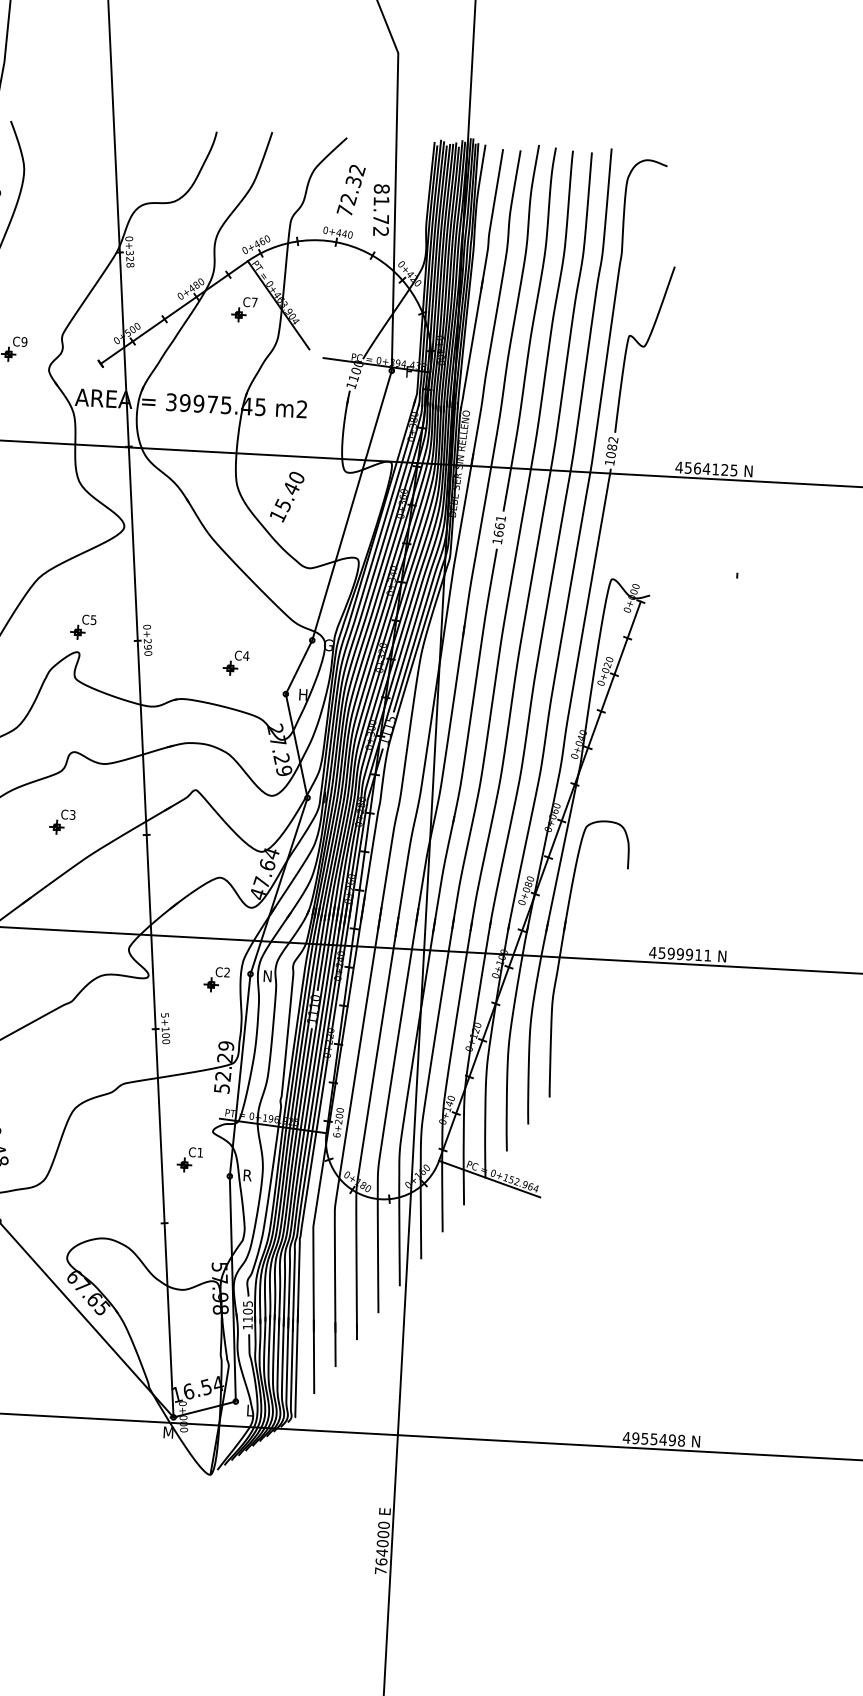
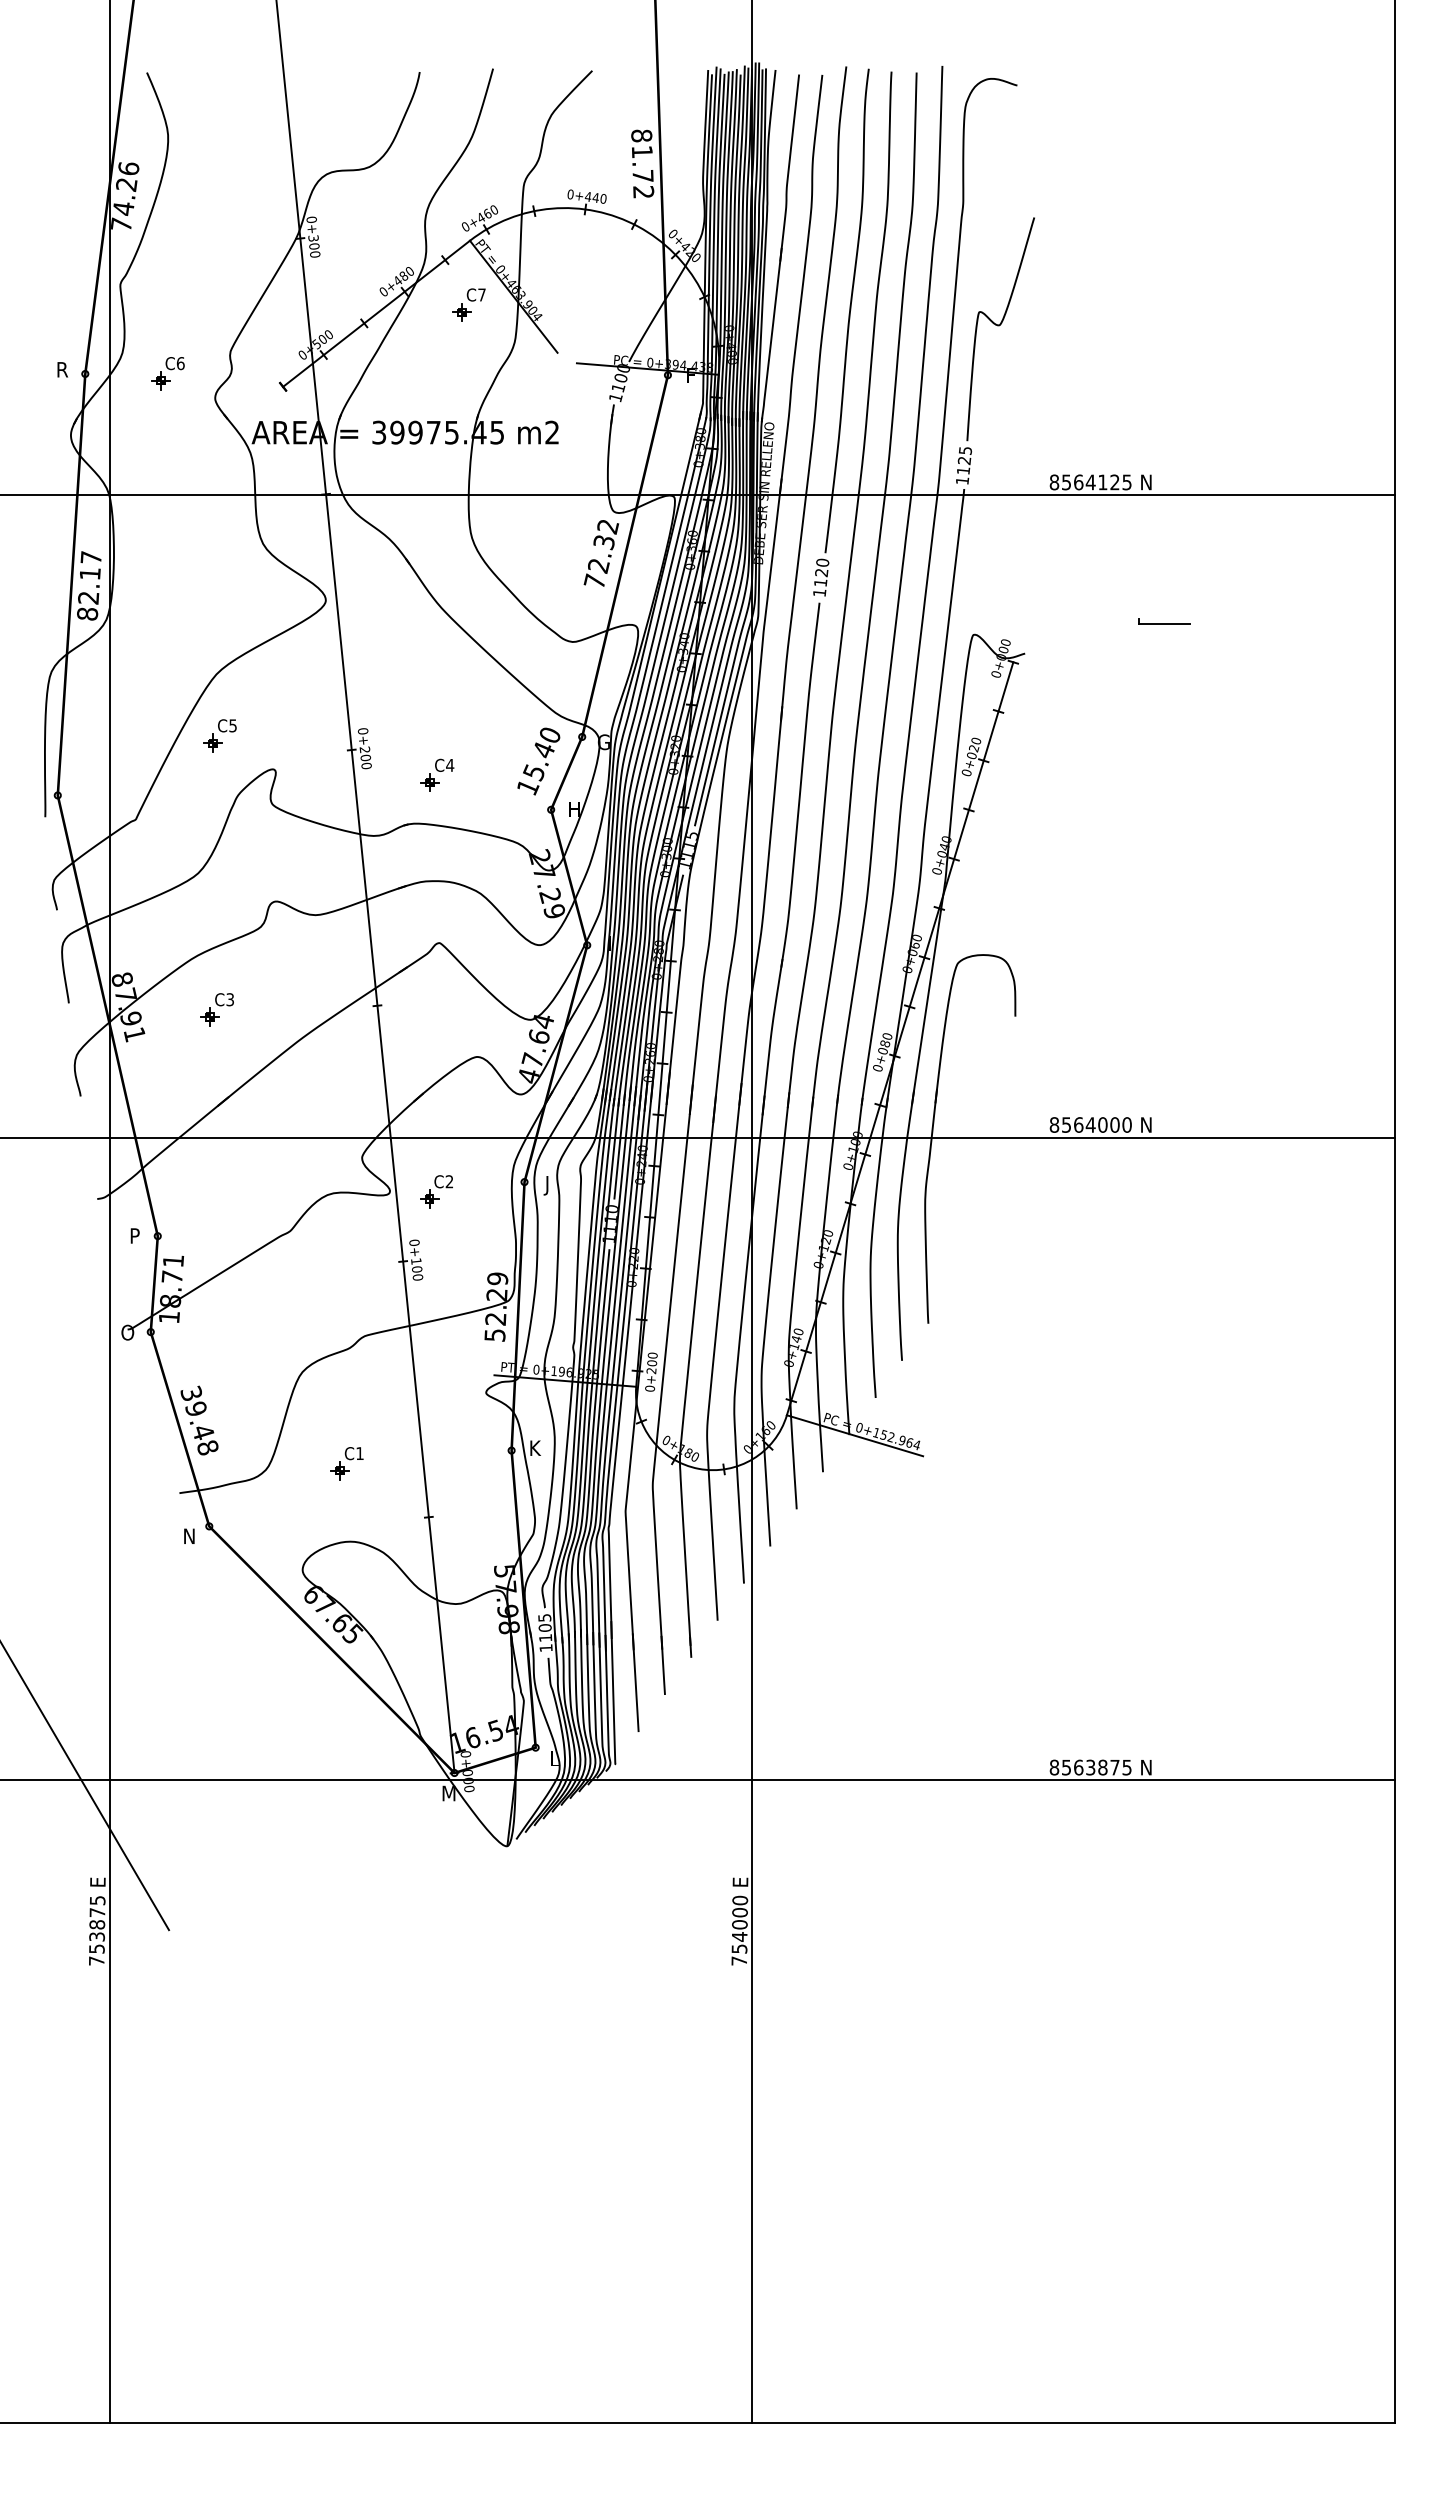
text: (351, 190) -> (601, 553), moved
text: (130, 262) -> (314, 250), 0+328 -> 0+300
text: (24, 342) -> (180, 363), C9 -> C6
text: (612, 447) -> (964, 460), 1082 -> 1125
text: (679, 467) -> (1054, 482), 4564125 -> 8564125
text: (286, 497) -> (538, 761), moved
text: (499, 526) -> (821, 572), 1661 -> 1120
line: (756, 578) -> (1164, 623), added
part: (83, 626) -> (219, 735), moved
text: (147, 647) -> (365, 757), 0+290 -> 0+200
part: (236, 662) -> (437, 774), moved
part: (61, 821) -> (216, 1009), moved
text: (680, 953) -> (1090, 1124), 4599911 -> 8564000
text: (267, 977) -> (547, 1185), N -> J
part: (216, 979) -> (436, 1191), moved
text: (165, 1015) -> (414, 1242), 5+100 -> 0+100
text: (336, 1135) -> (649, 1388), 6+200 -> 0+200
part: (189, 1159) -> (346, 1463), moved
text: (247, 1174) -> (535, 1447), R -> K
text: (653, 1439) -> (1090, 1767), 4955498 -> 8563875
text: (381, 1561) -> (739, 1948), 764000 -> 754000

